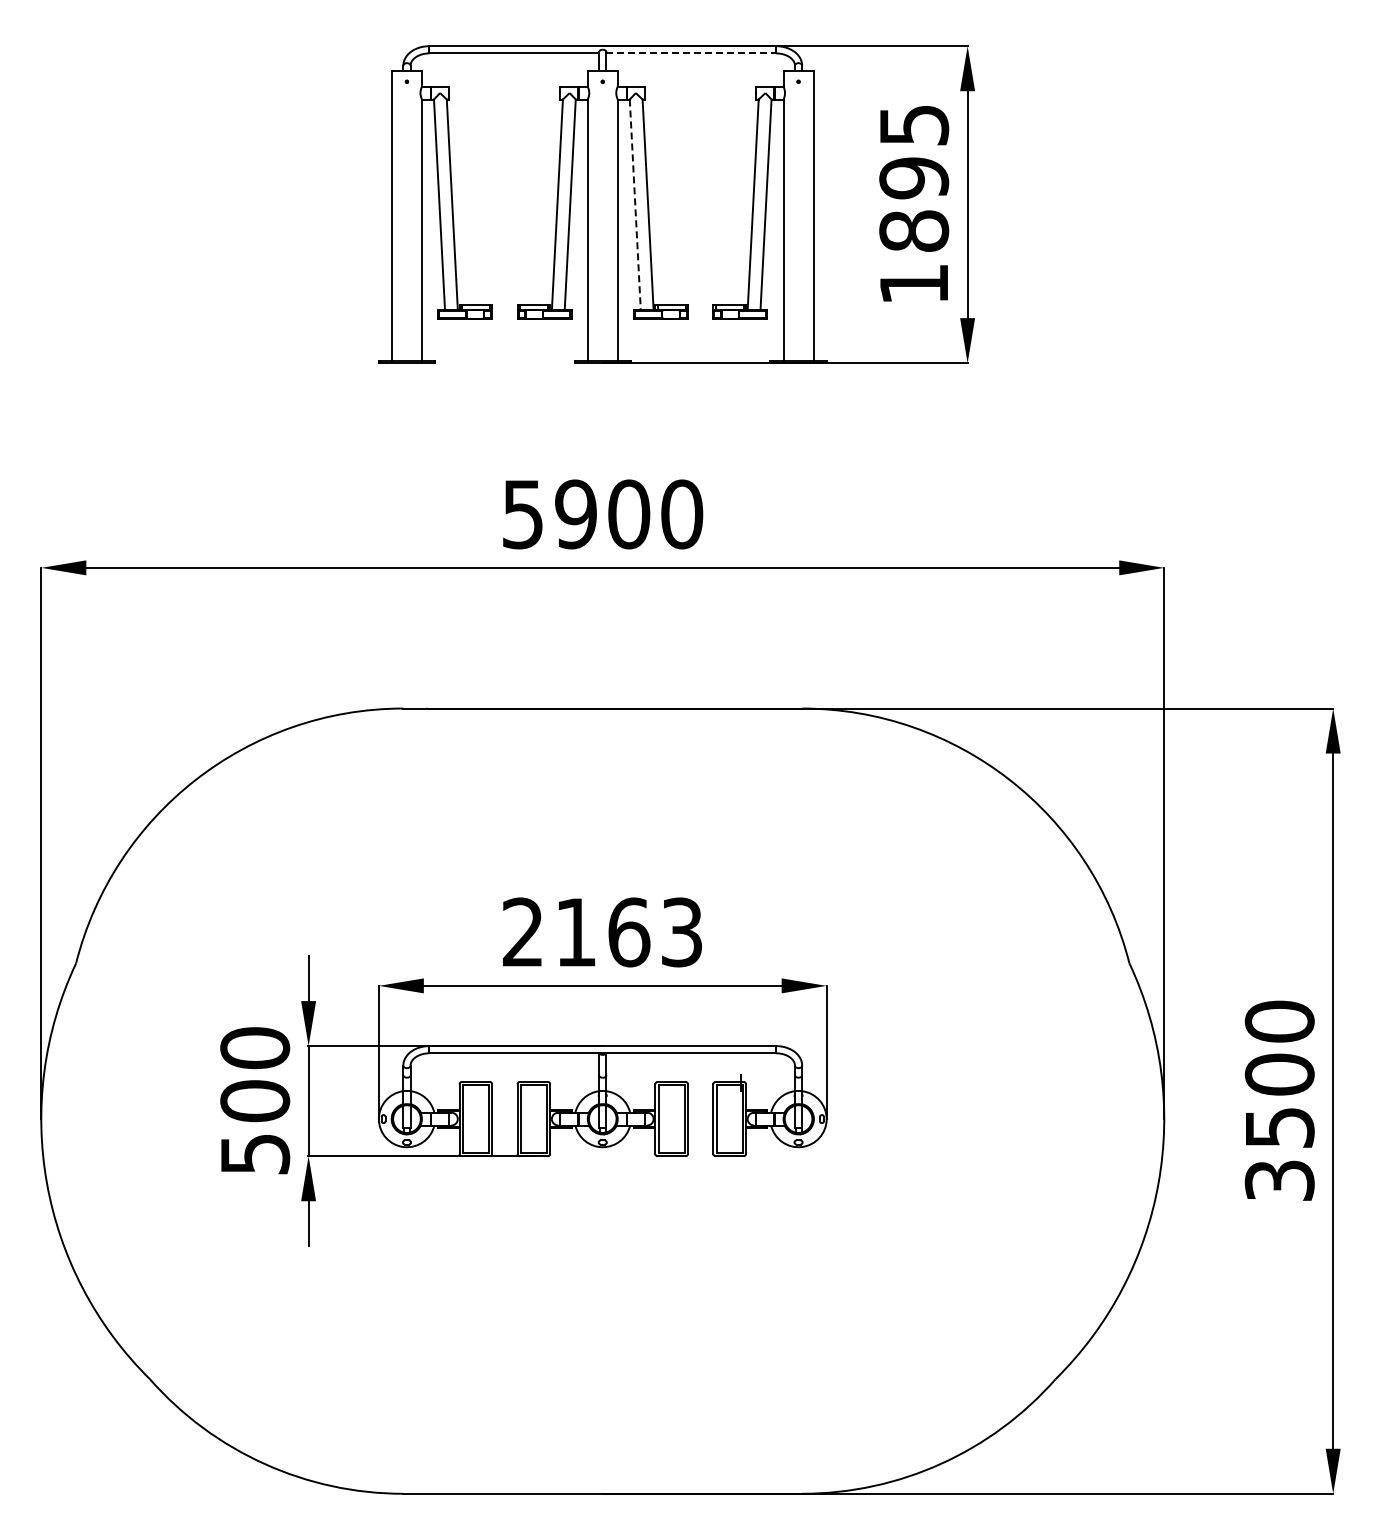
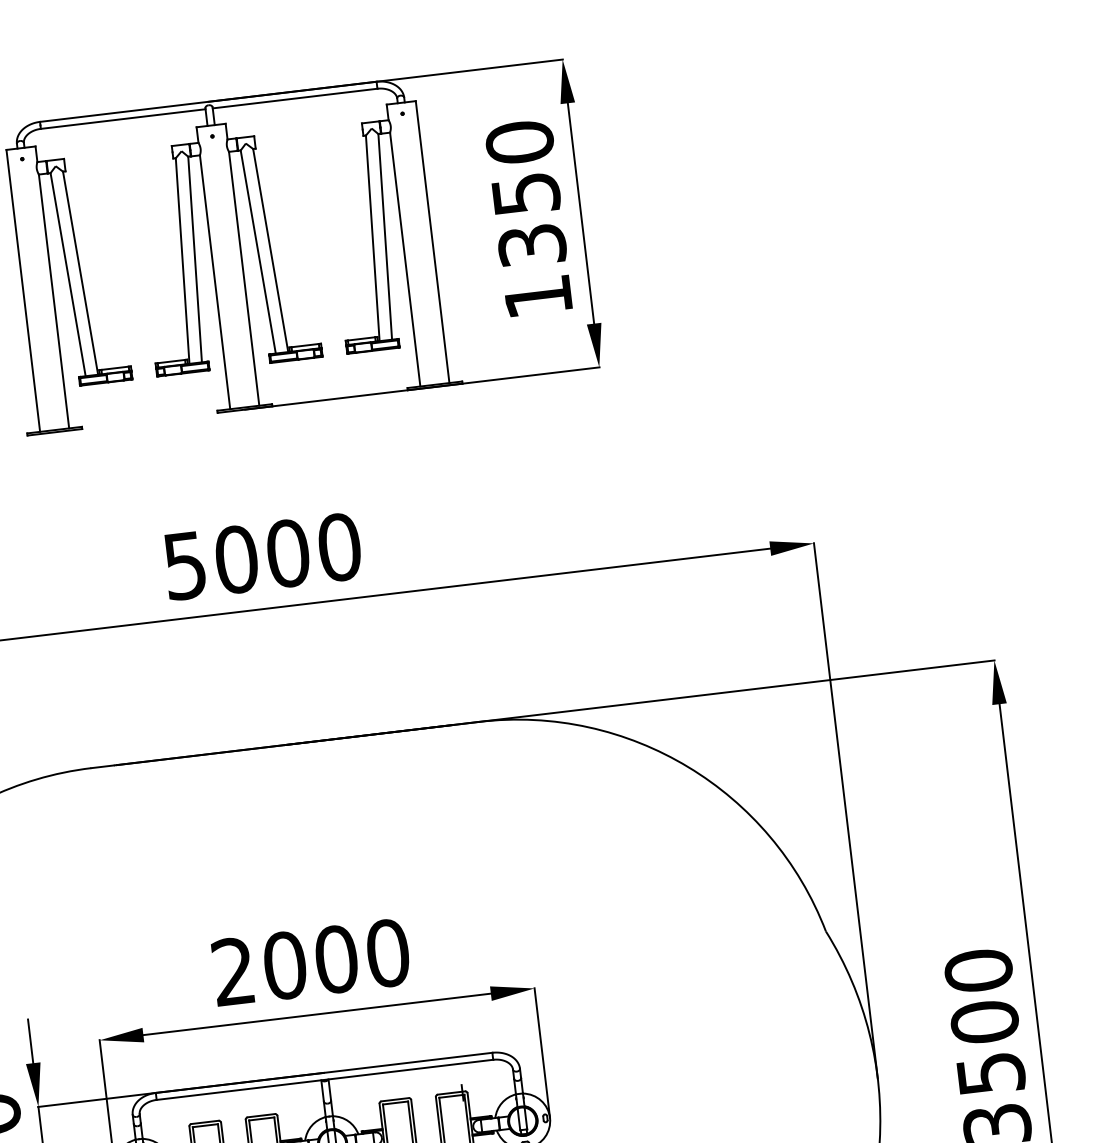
line: (691, 53) -> (295, 98), dashed -> solid
text: (914, 177) -> (526, 193), 1895 -> 1350
line: (635, 205) -> (258, 252), dashed -> solid
text: (576, 514) -> (237, 559), 5900 -> 5000
text: (629, 932) -> (336, 959), 2163 -> 2000

